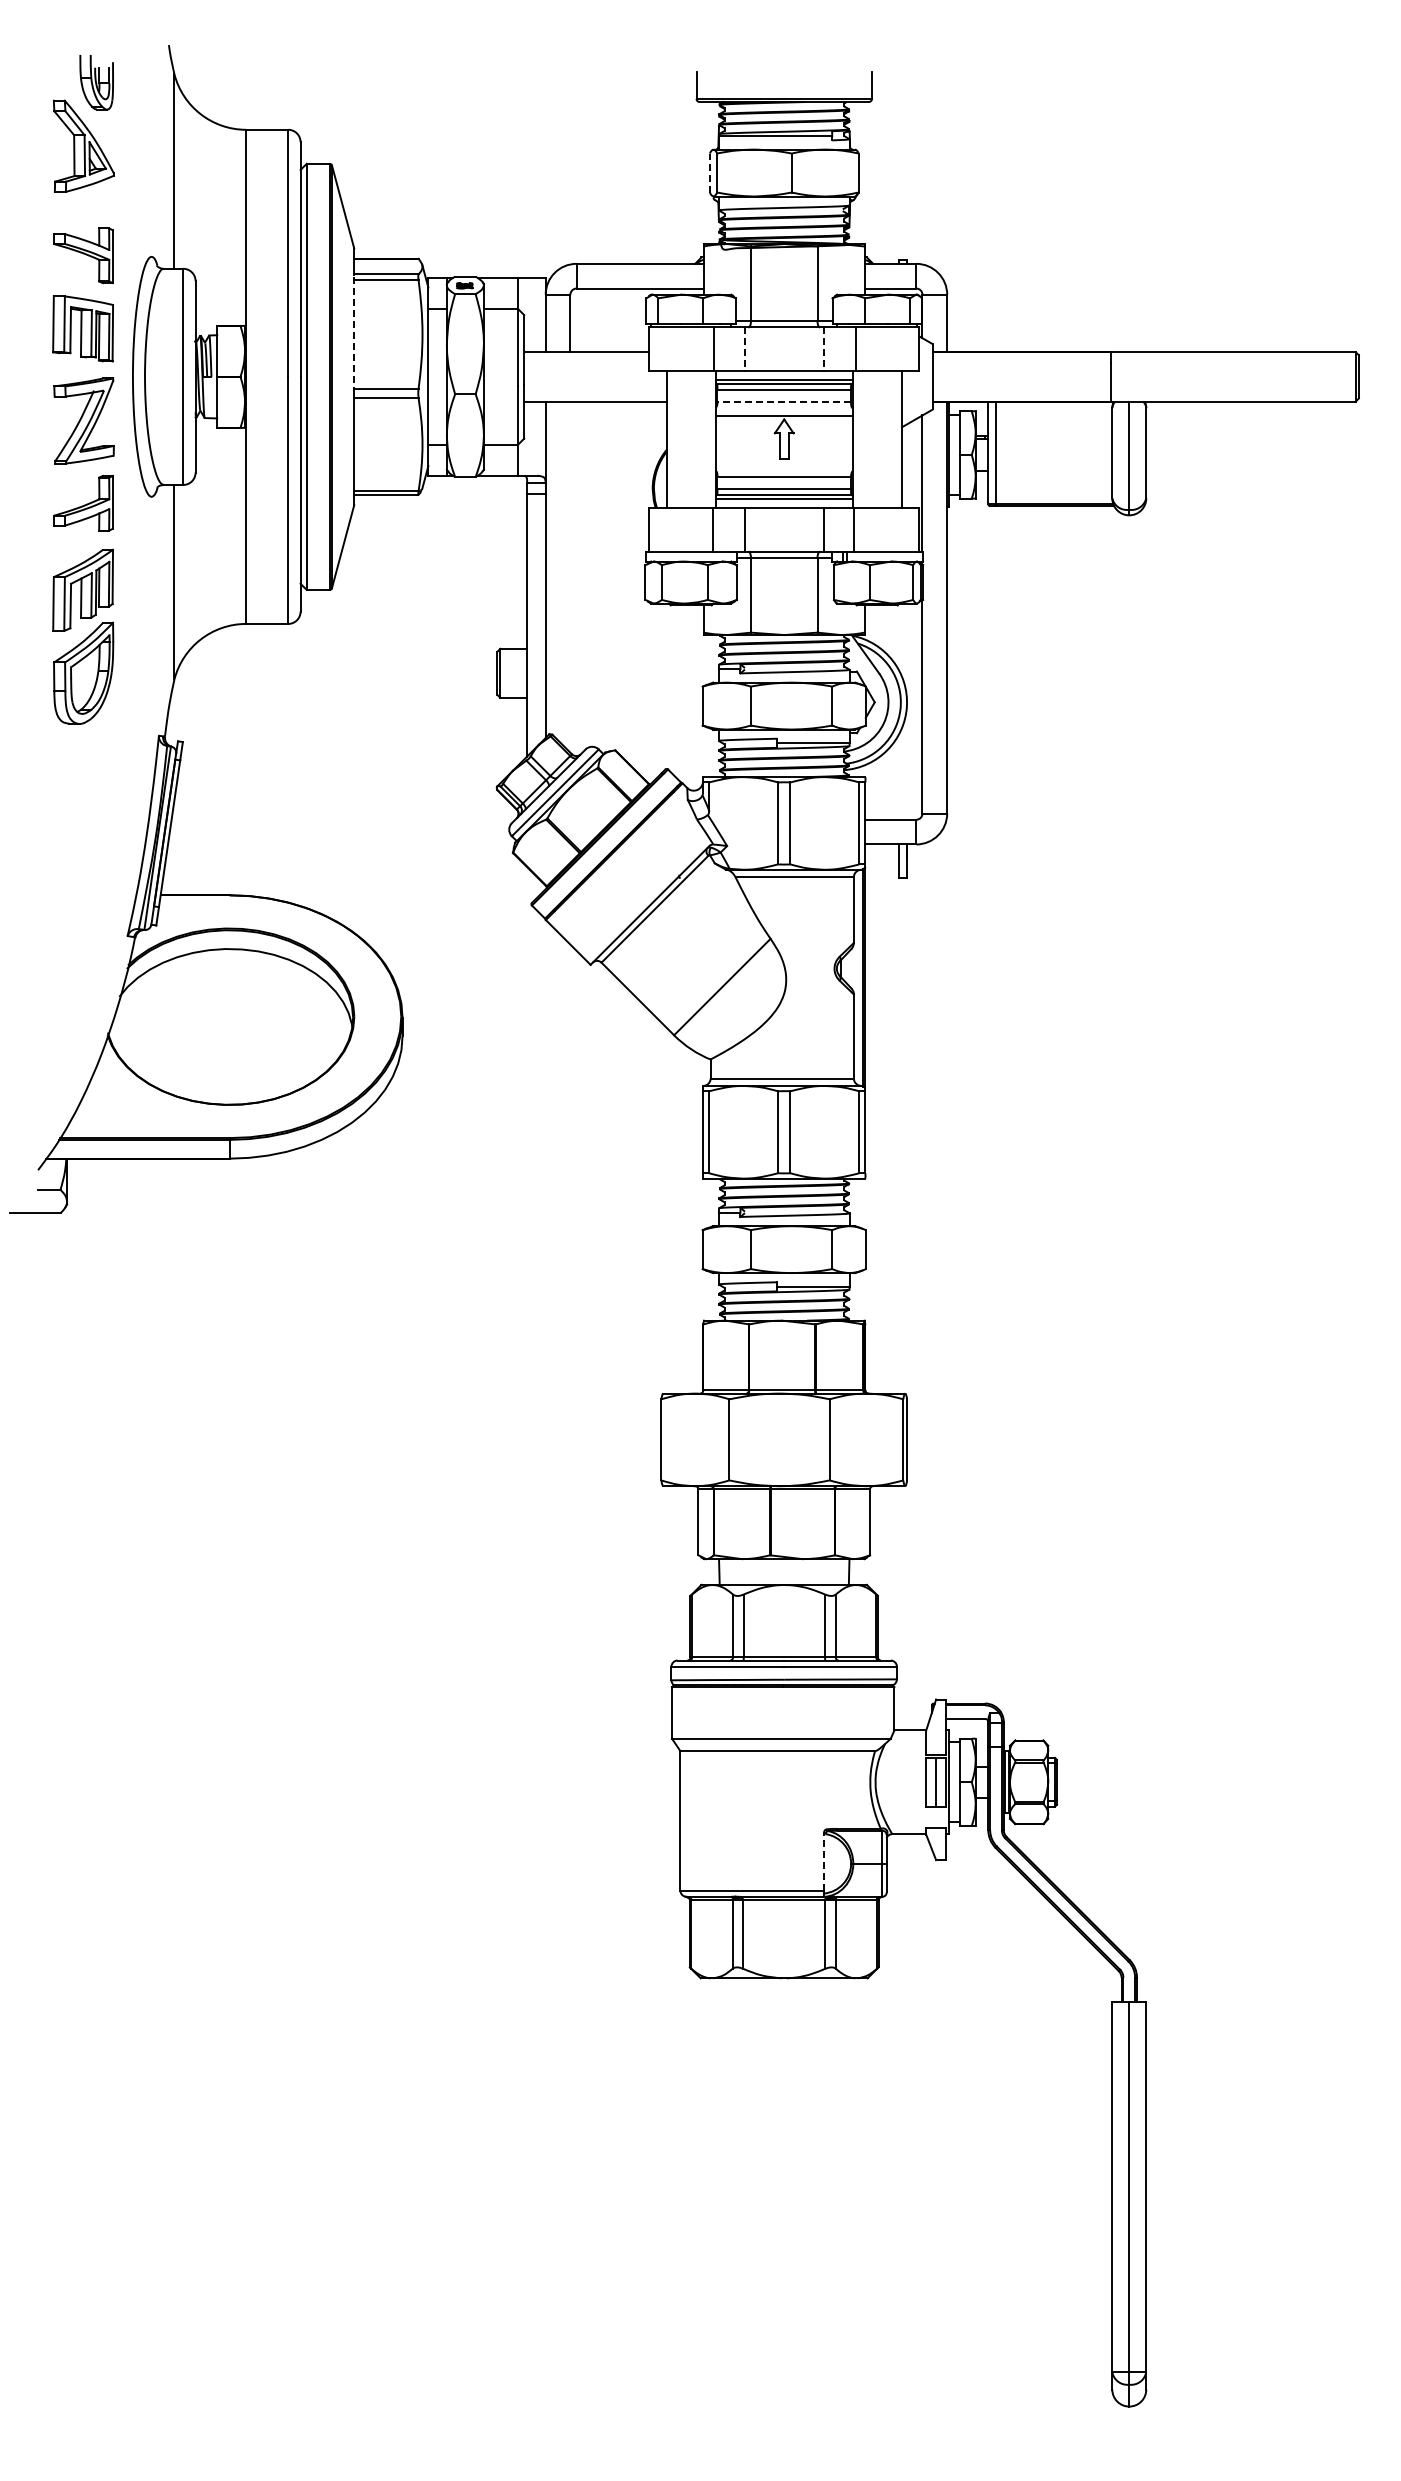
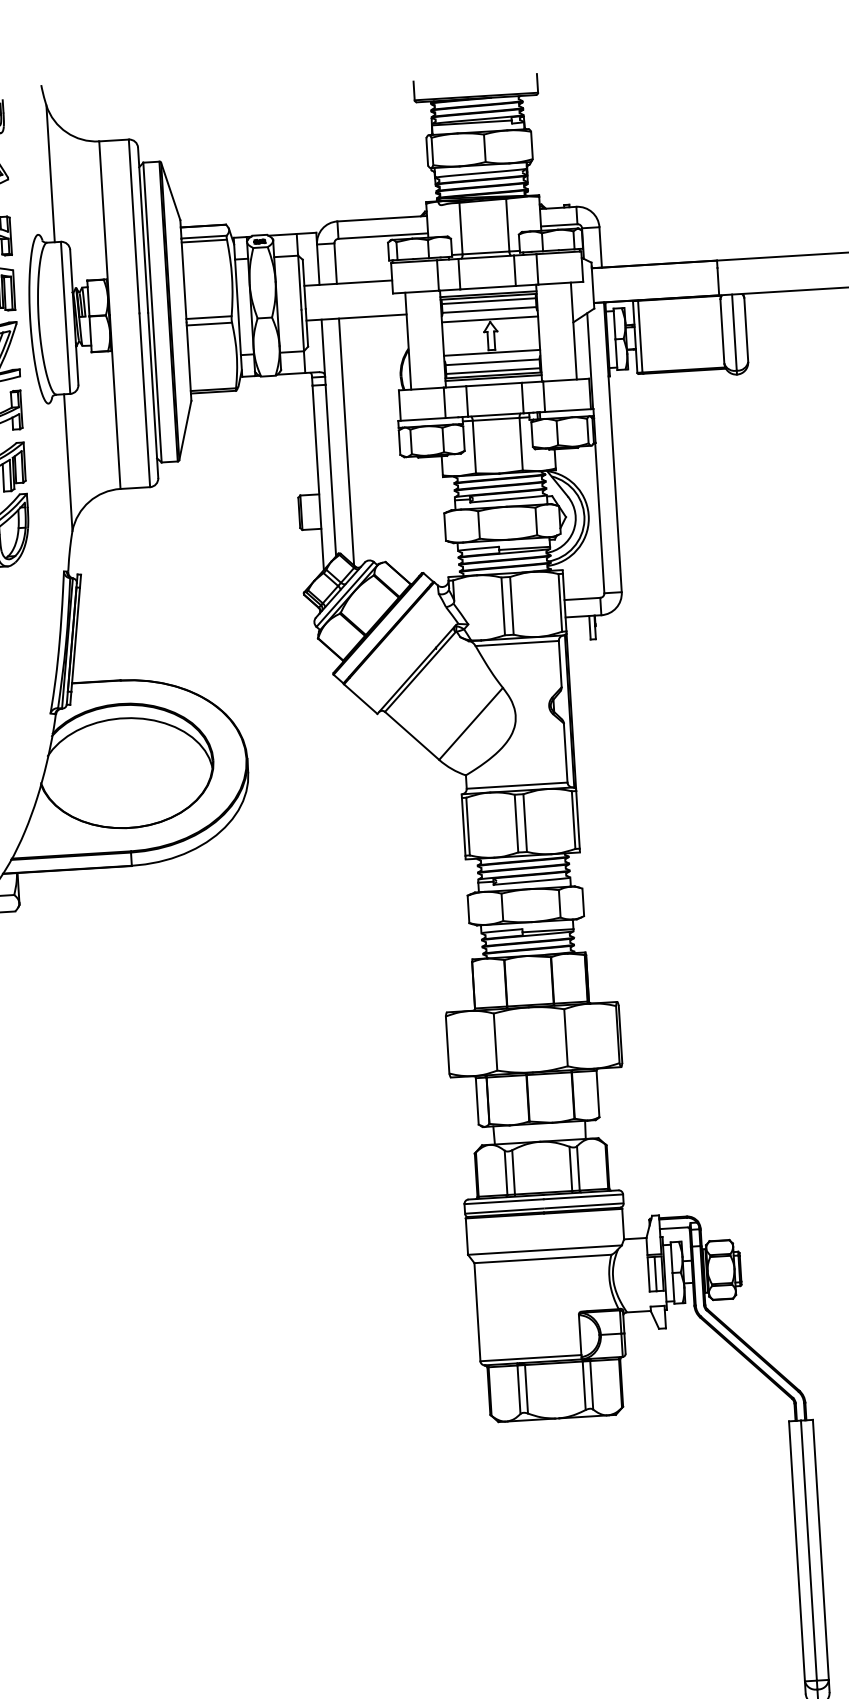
line: (709, 172) -> (426, 151), dashed -> solid
line: (354, 334) -> (184, 280), dashed -> solid
line: (744, 349) -> (459, 274), dashed -> solid
line: (823, 349) -> (514, 271), dashed -> solid
line: (784, 402) -> (489, 310), dashed -> solid
line: (783, 463) -> (491, 352), added
line: (570, 576) -> (346, 441), added
line: (823, 1861) -> (579, 1334), dashed -> solid

